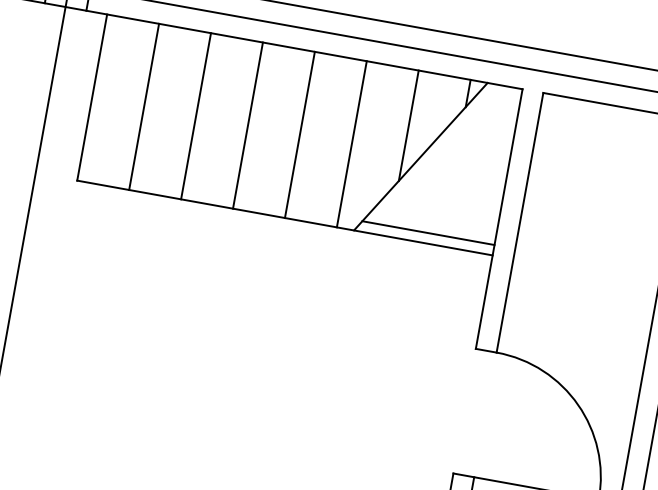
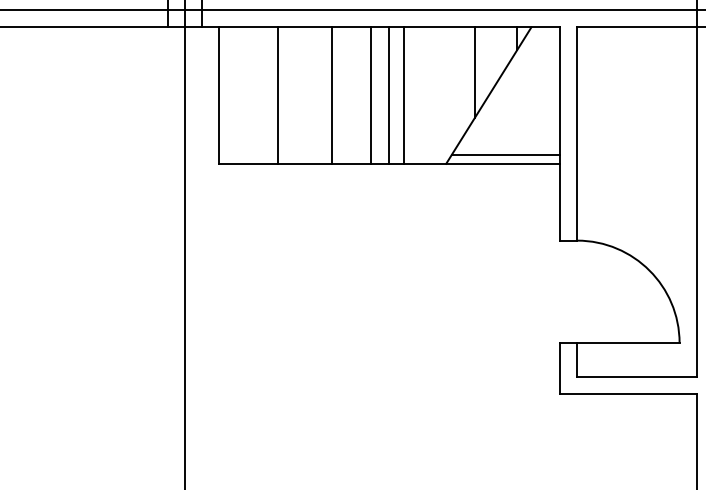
line: (144, 106) -> (278, 95), moved
line: (196, 116) -> (332, 95), moved
line: (247, 125) -> (370, 95), moved
line: (352, 144) -> (404, 95), moved

